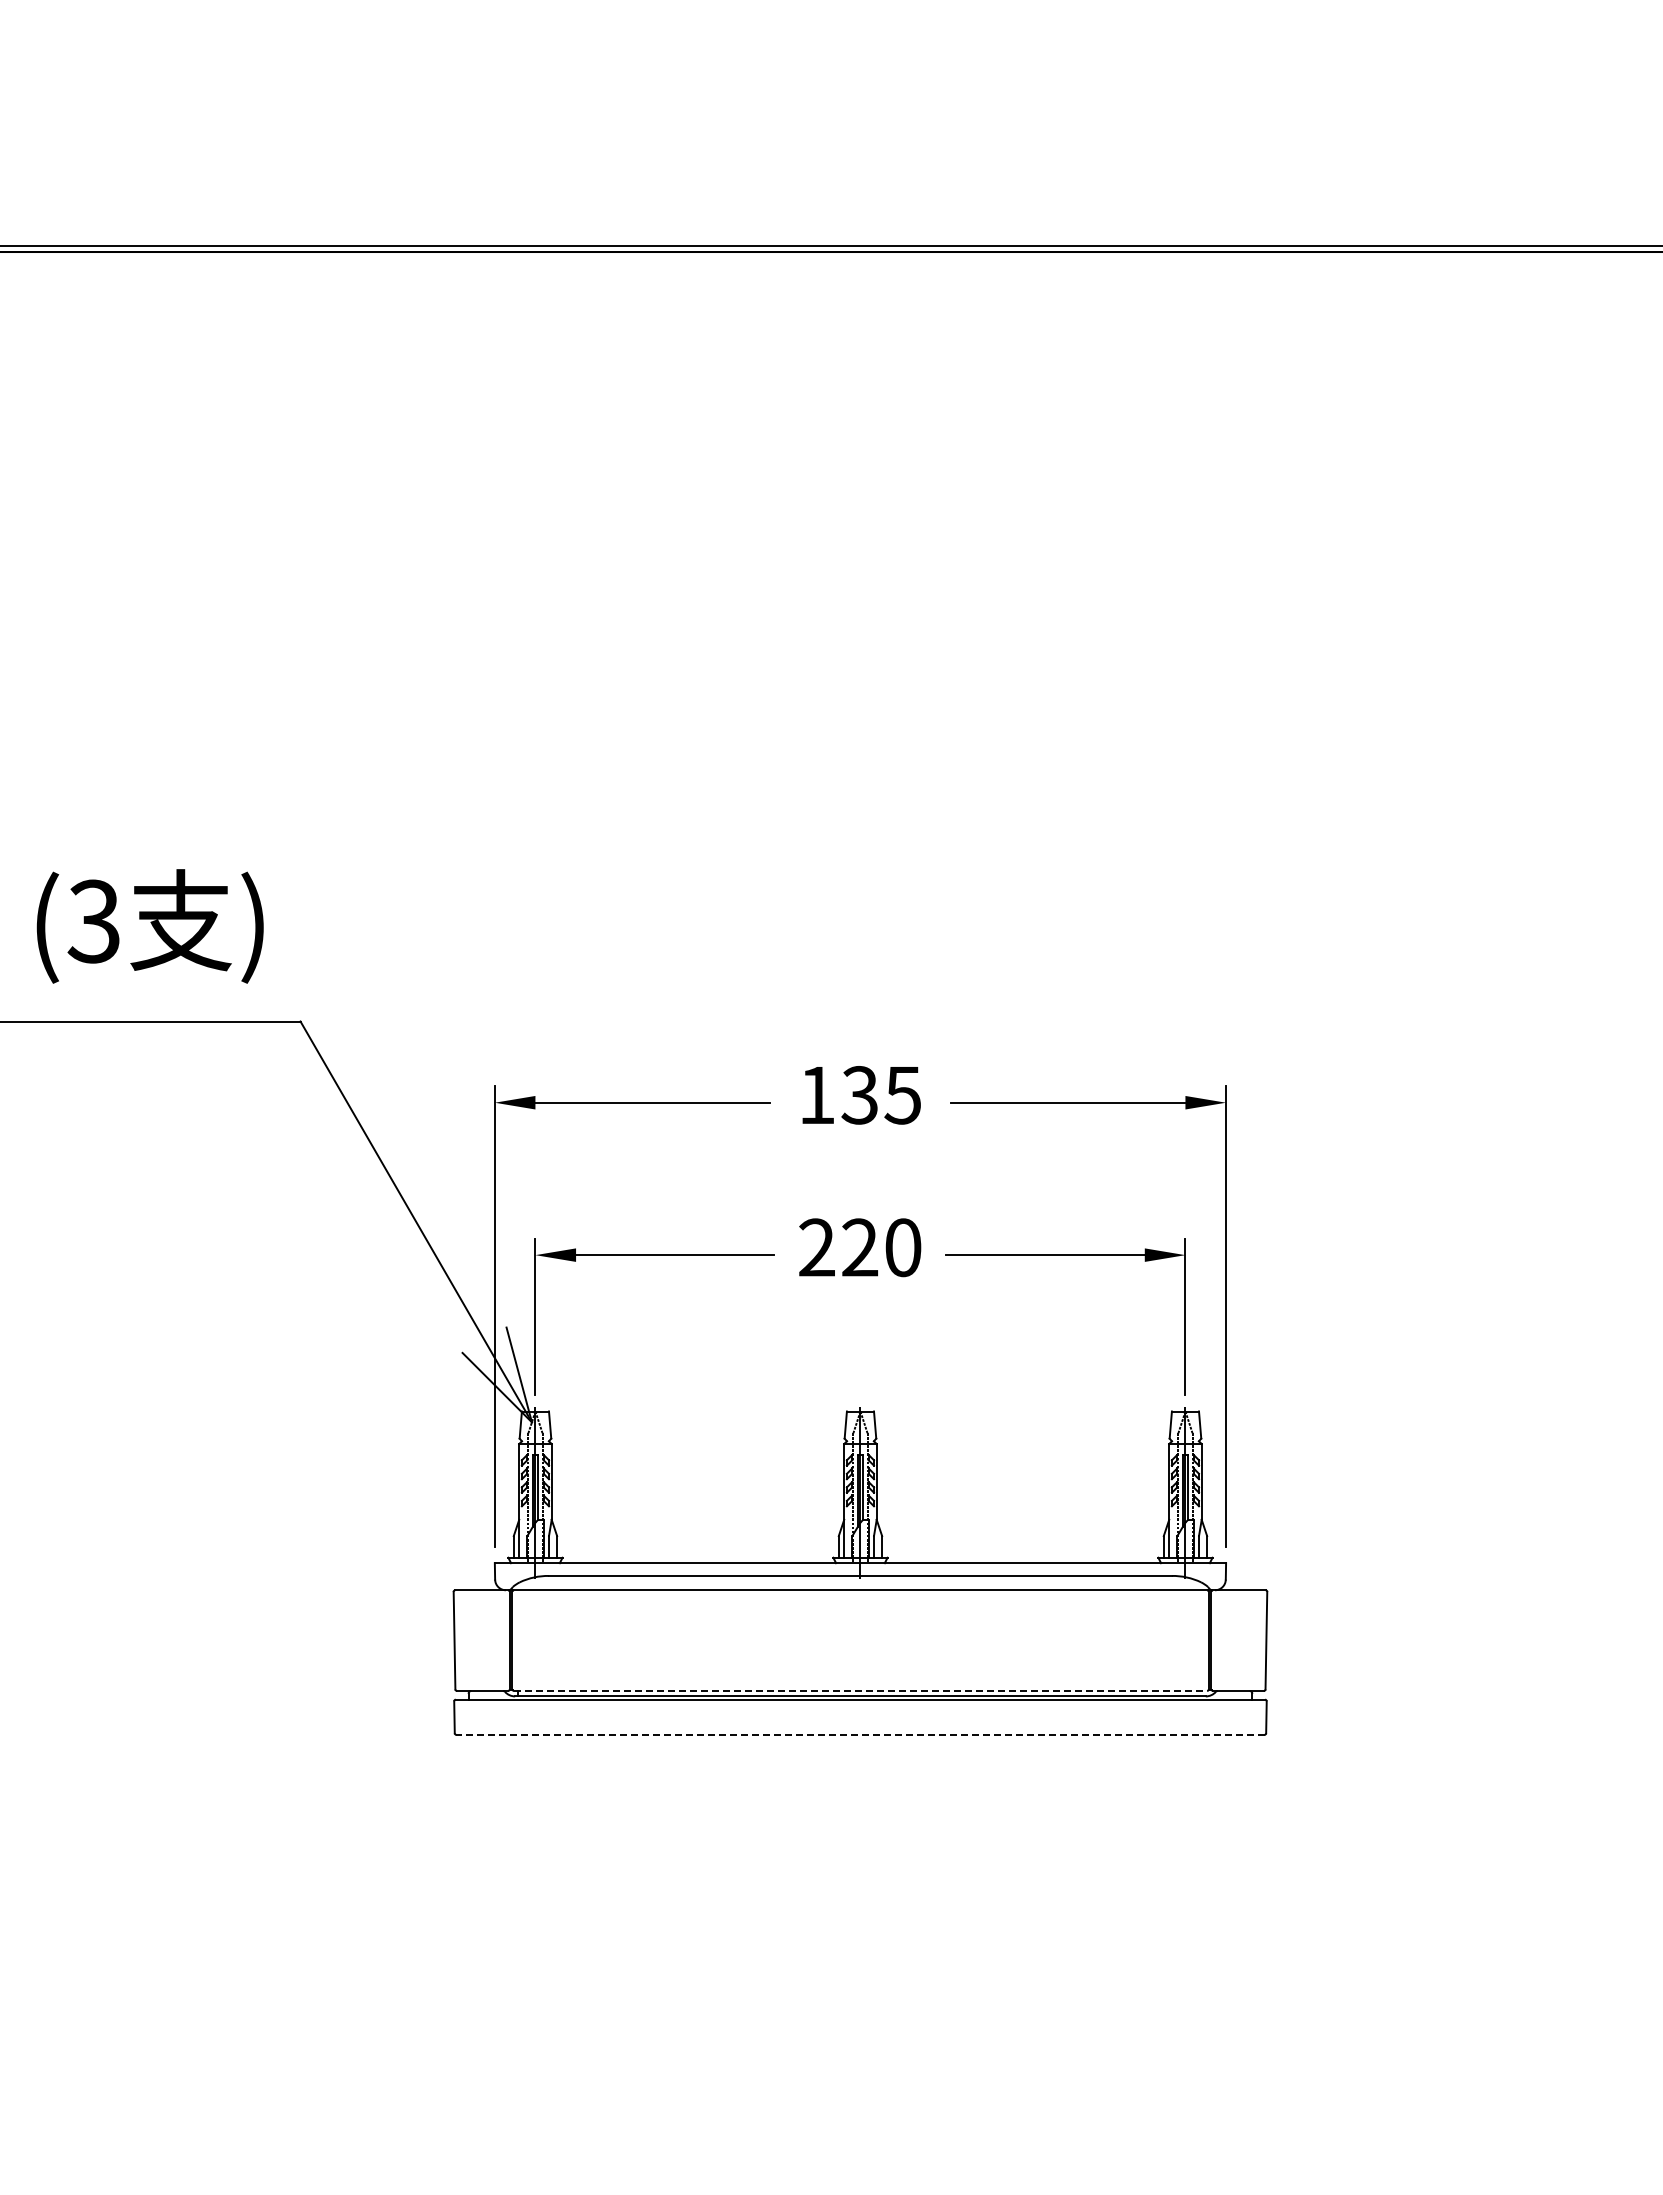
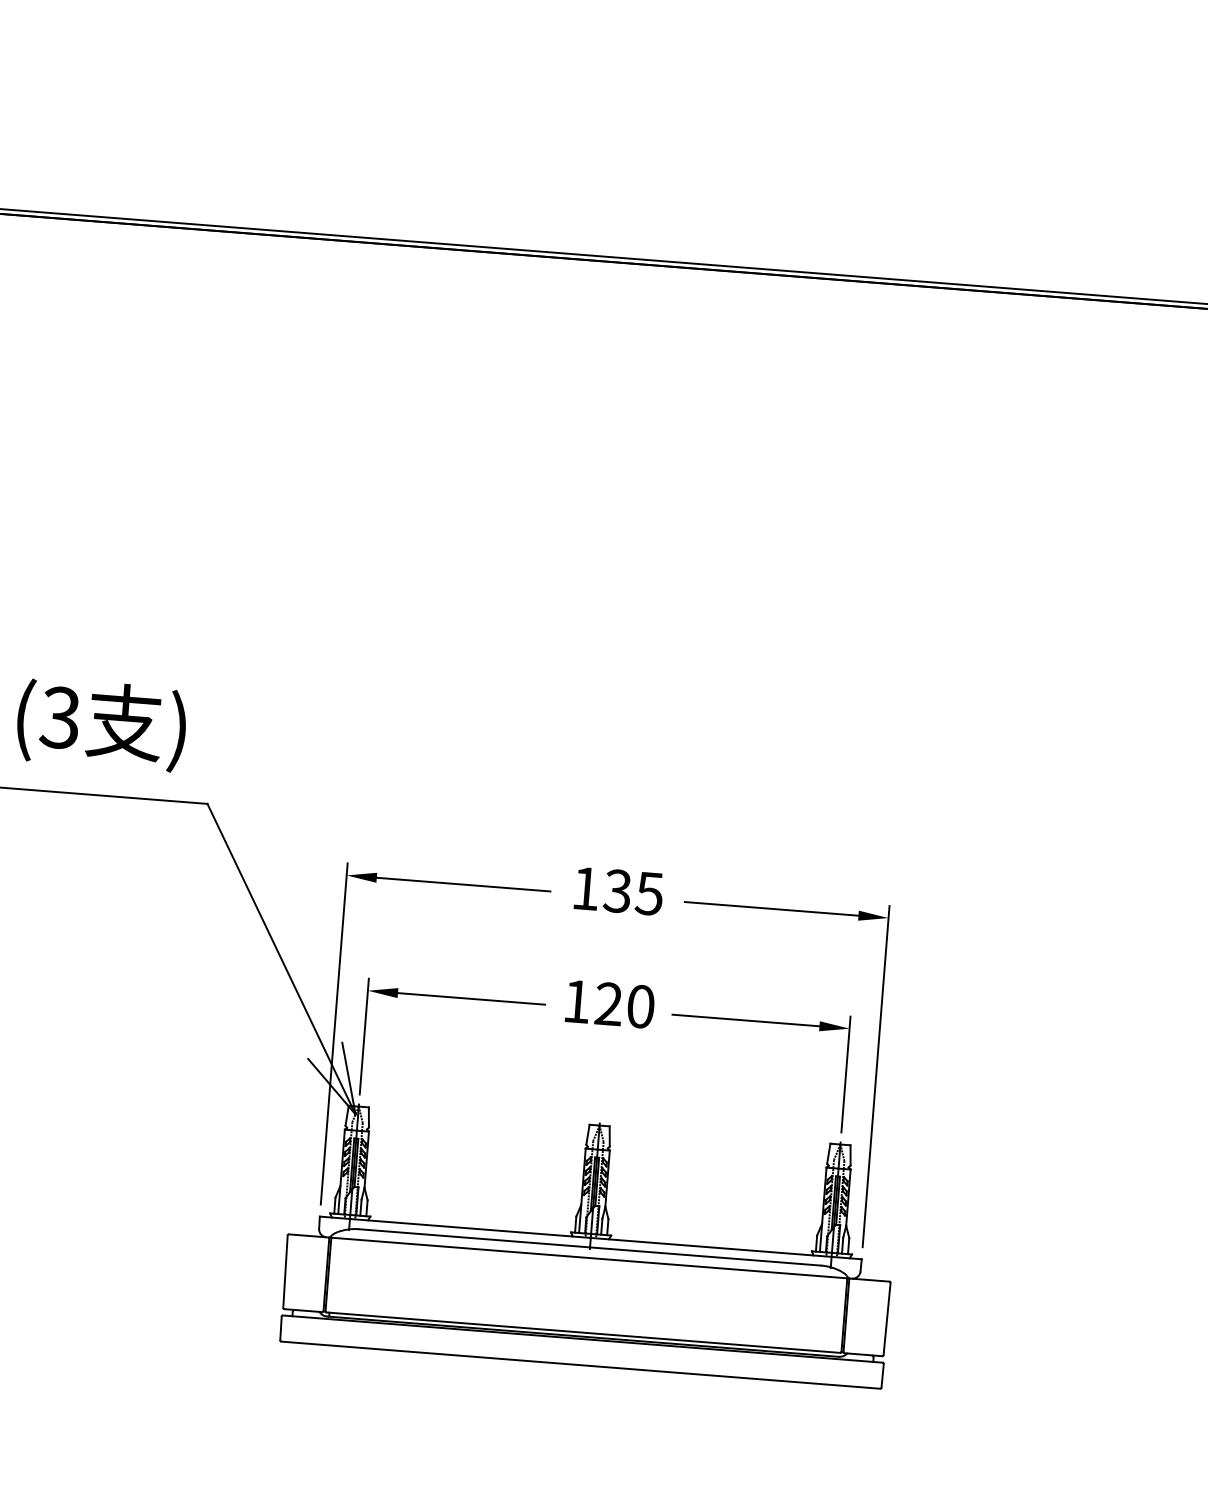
text: (816, 1247) -> (576, 1001), 220 -> 120
line: (860, 1691) -> (583, 1333), dashed -> solid
line: (859, 1734) -> (580, 1364), dashed -> solid

